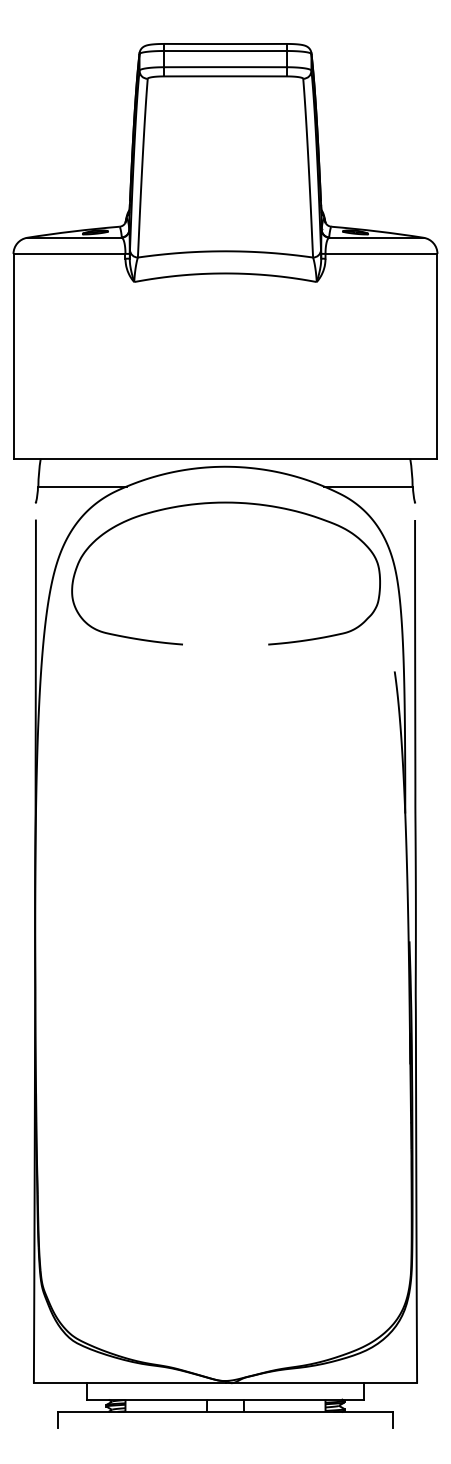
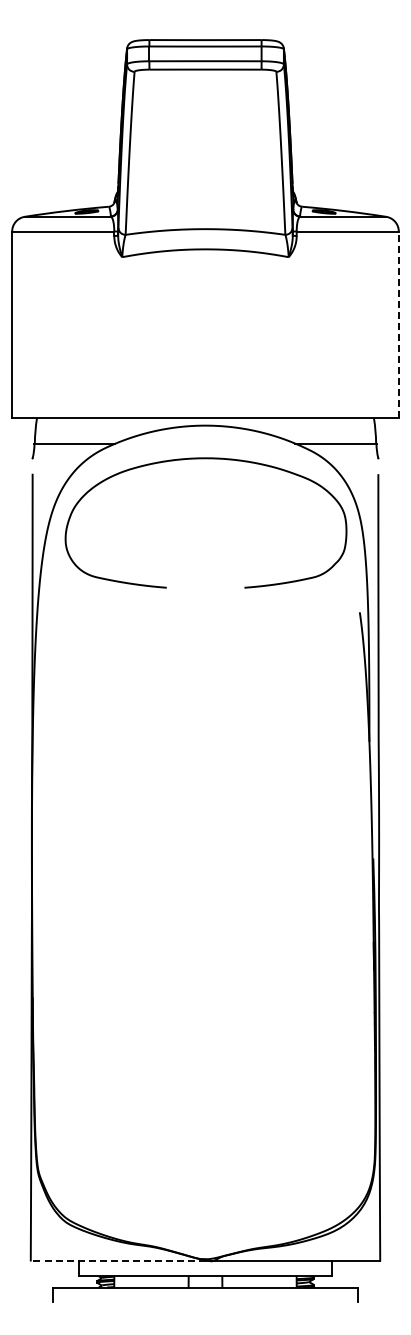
line: (437, 355) -> (398, 324), solid -> dashed
line: (128, 1383) -> (117, 1261), solid -> dashed

